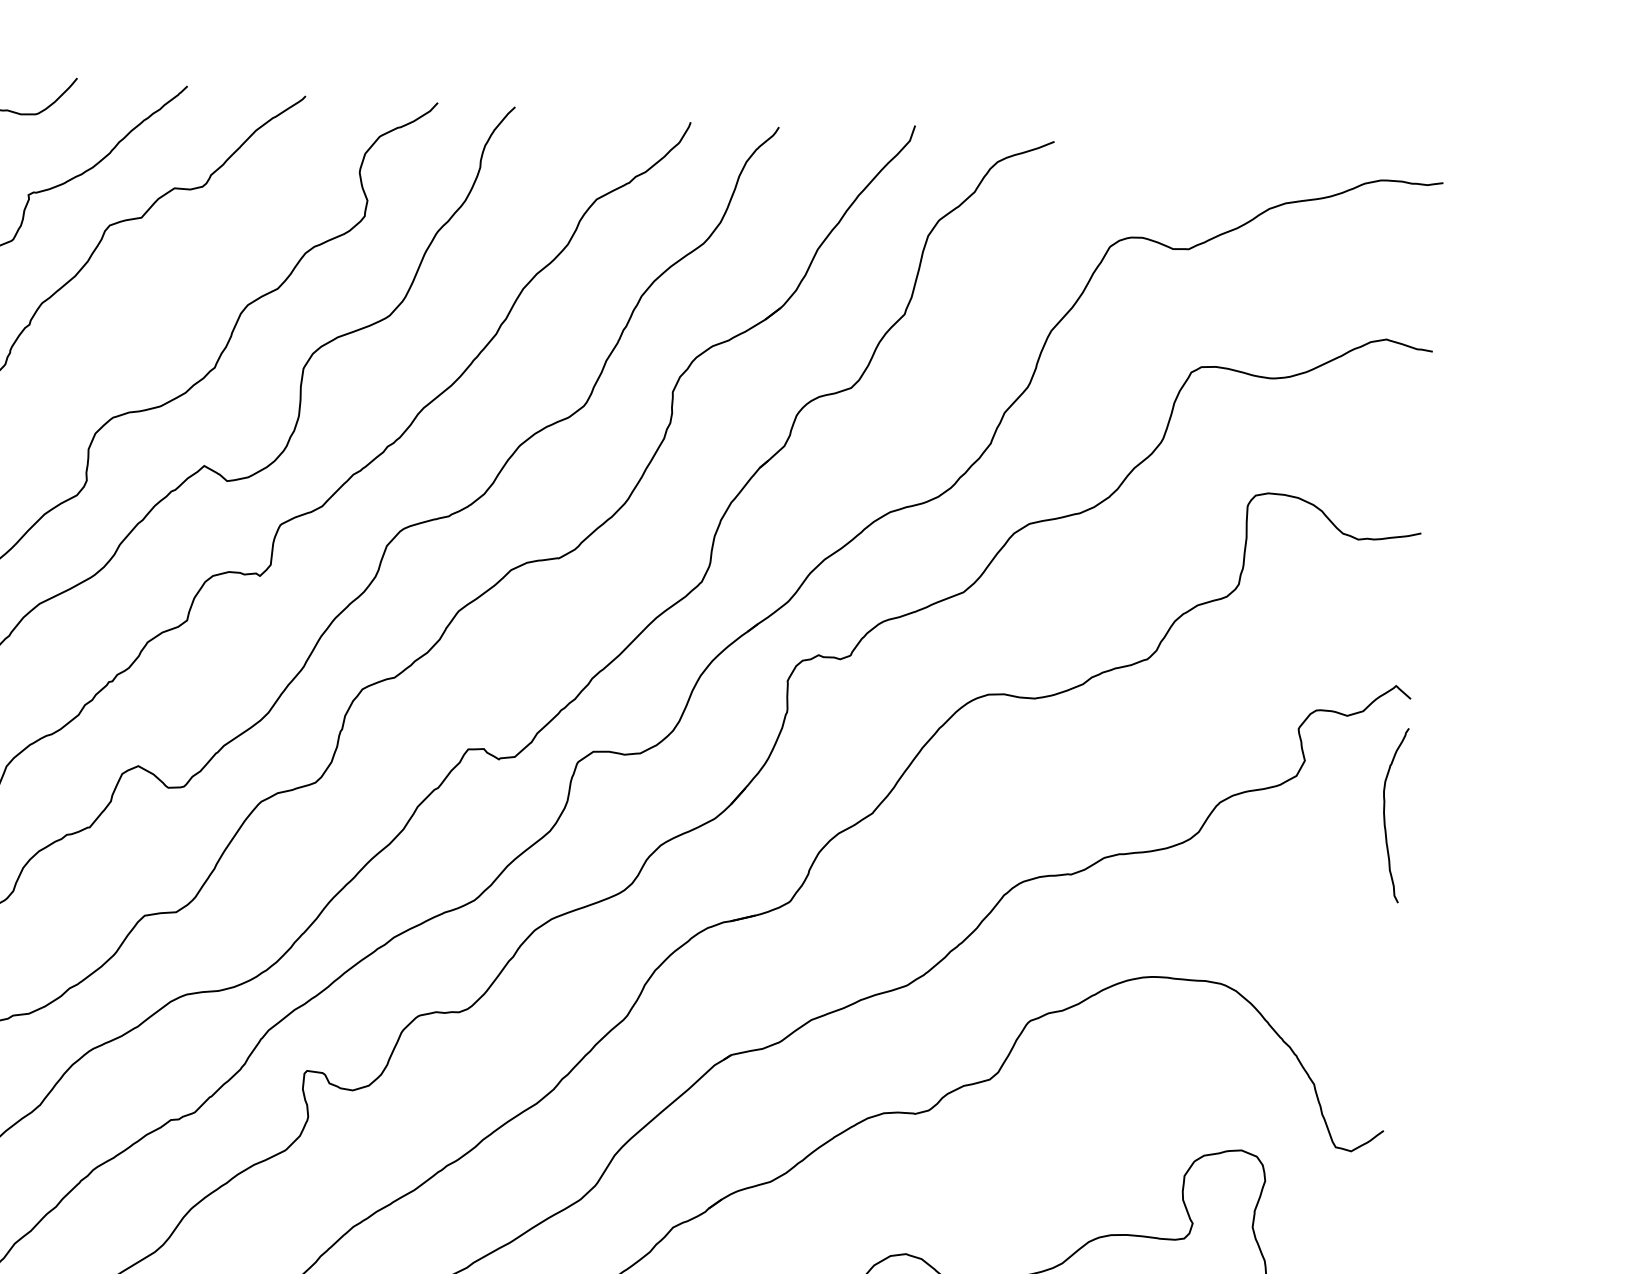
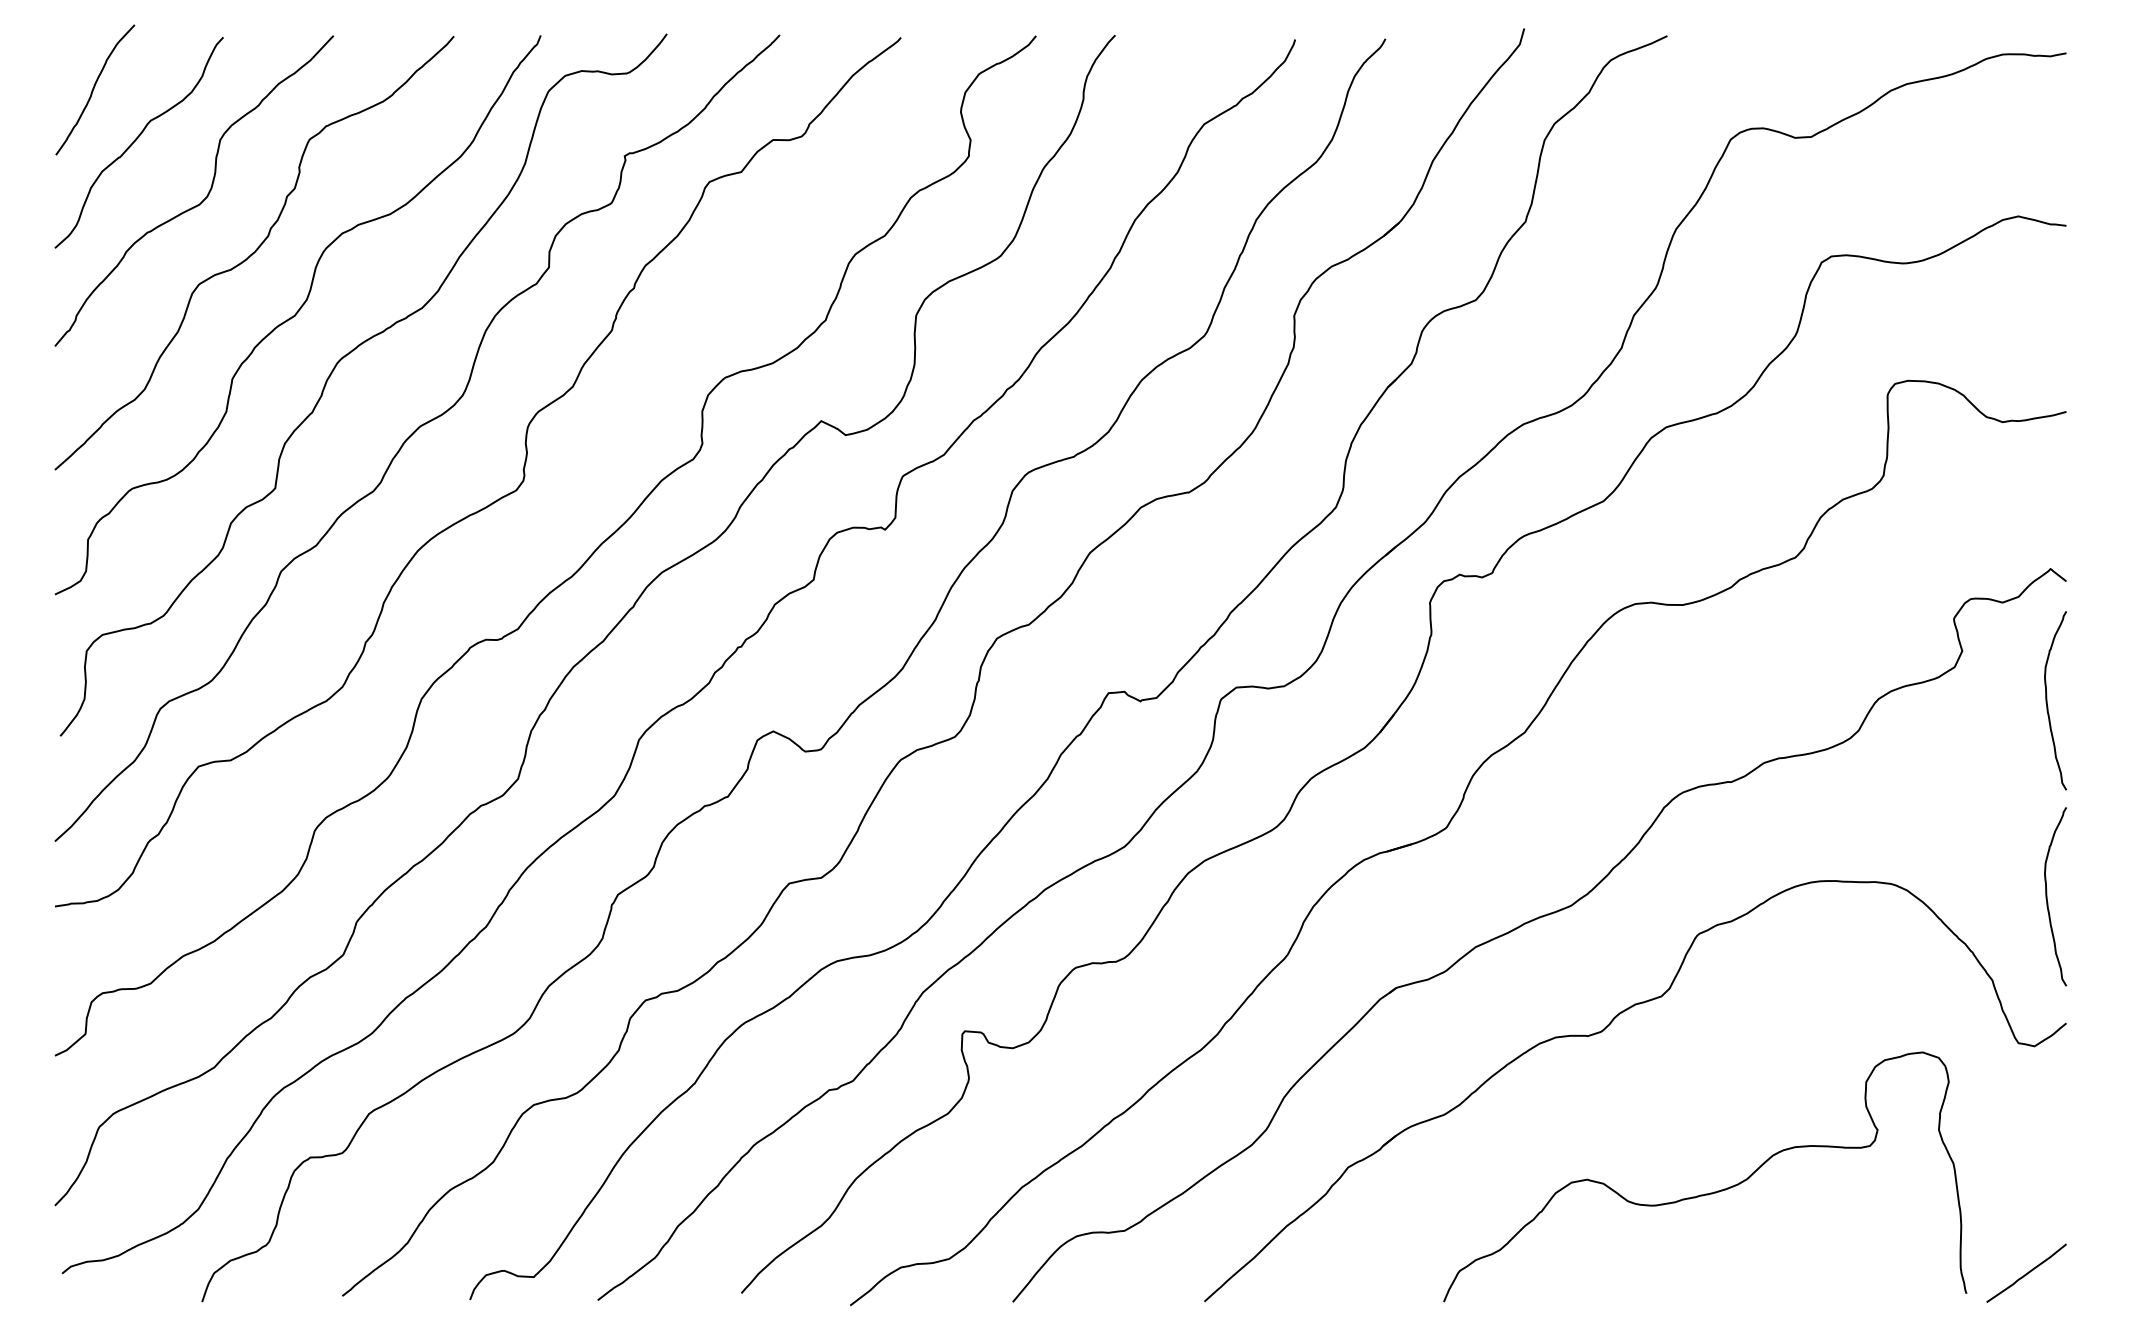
curve: (1373, 1005) -> (2047, 896), added

